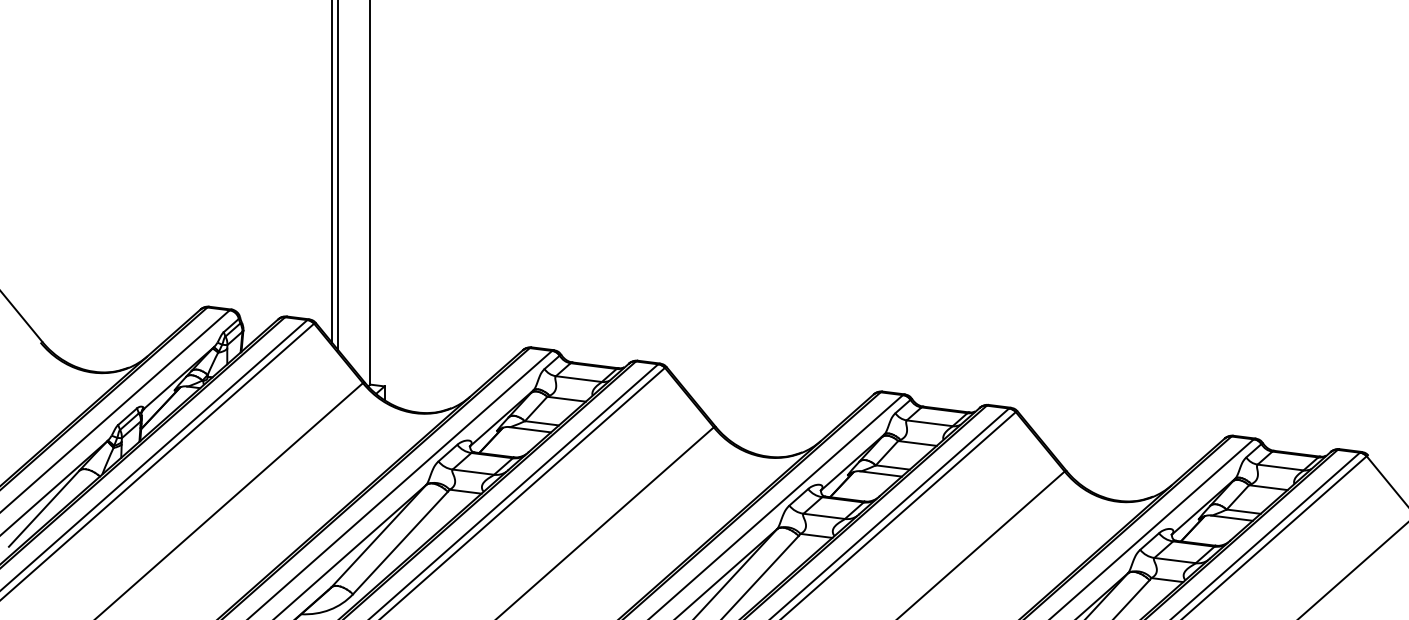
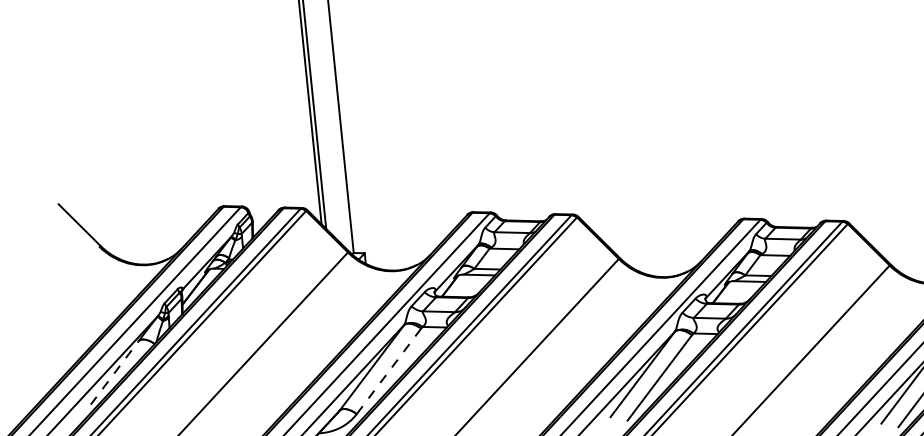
line: (44, 508) -> (114, 372), solid -> dashed
line: (400, 542) -> (388, 371), solid -> dashed

